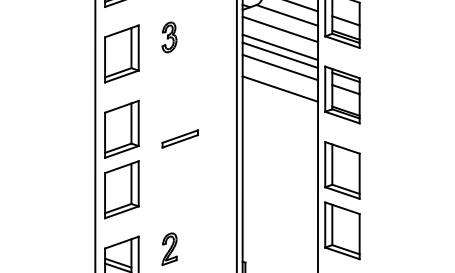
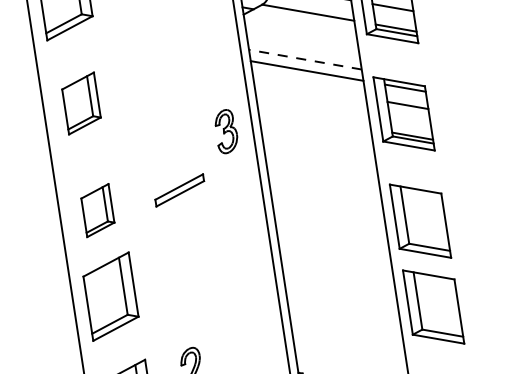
line: (280, 29) -> (301, 34), removed
part: (169, 37) -> (226, 131), moved
line: (280, 47) -> (305, 59), solid -> dashed
part: (121, 53) -> (80, 102), size x0.7
line: (280, 67) -> (309, 88), removed
line: (280, 88) -> (314, 118), removed
part: (121, 128) -> (97, 209), size x0.6
part: (179, 138) -> (178, 189), moved

